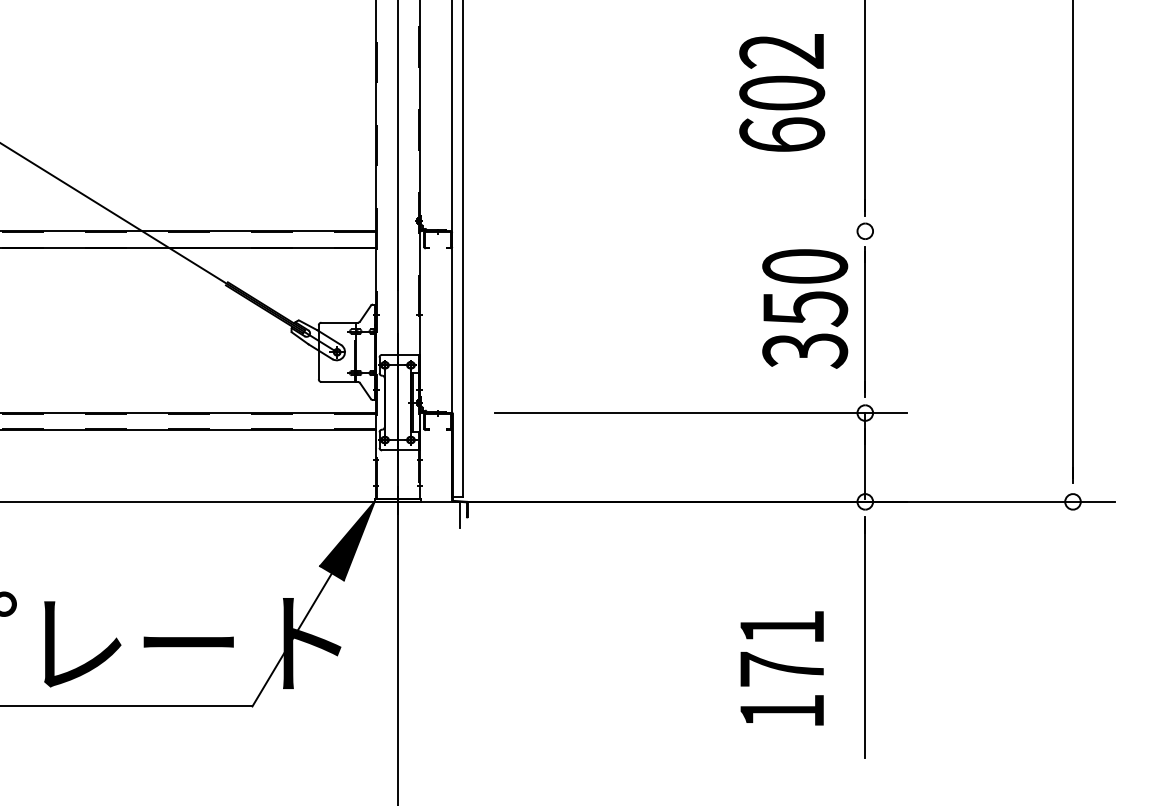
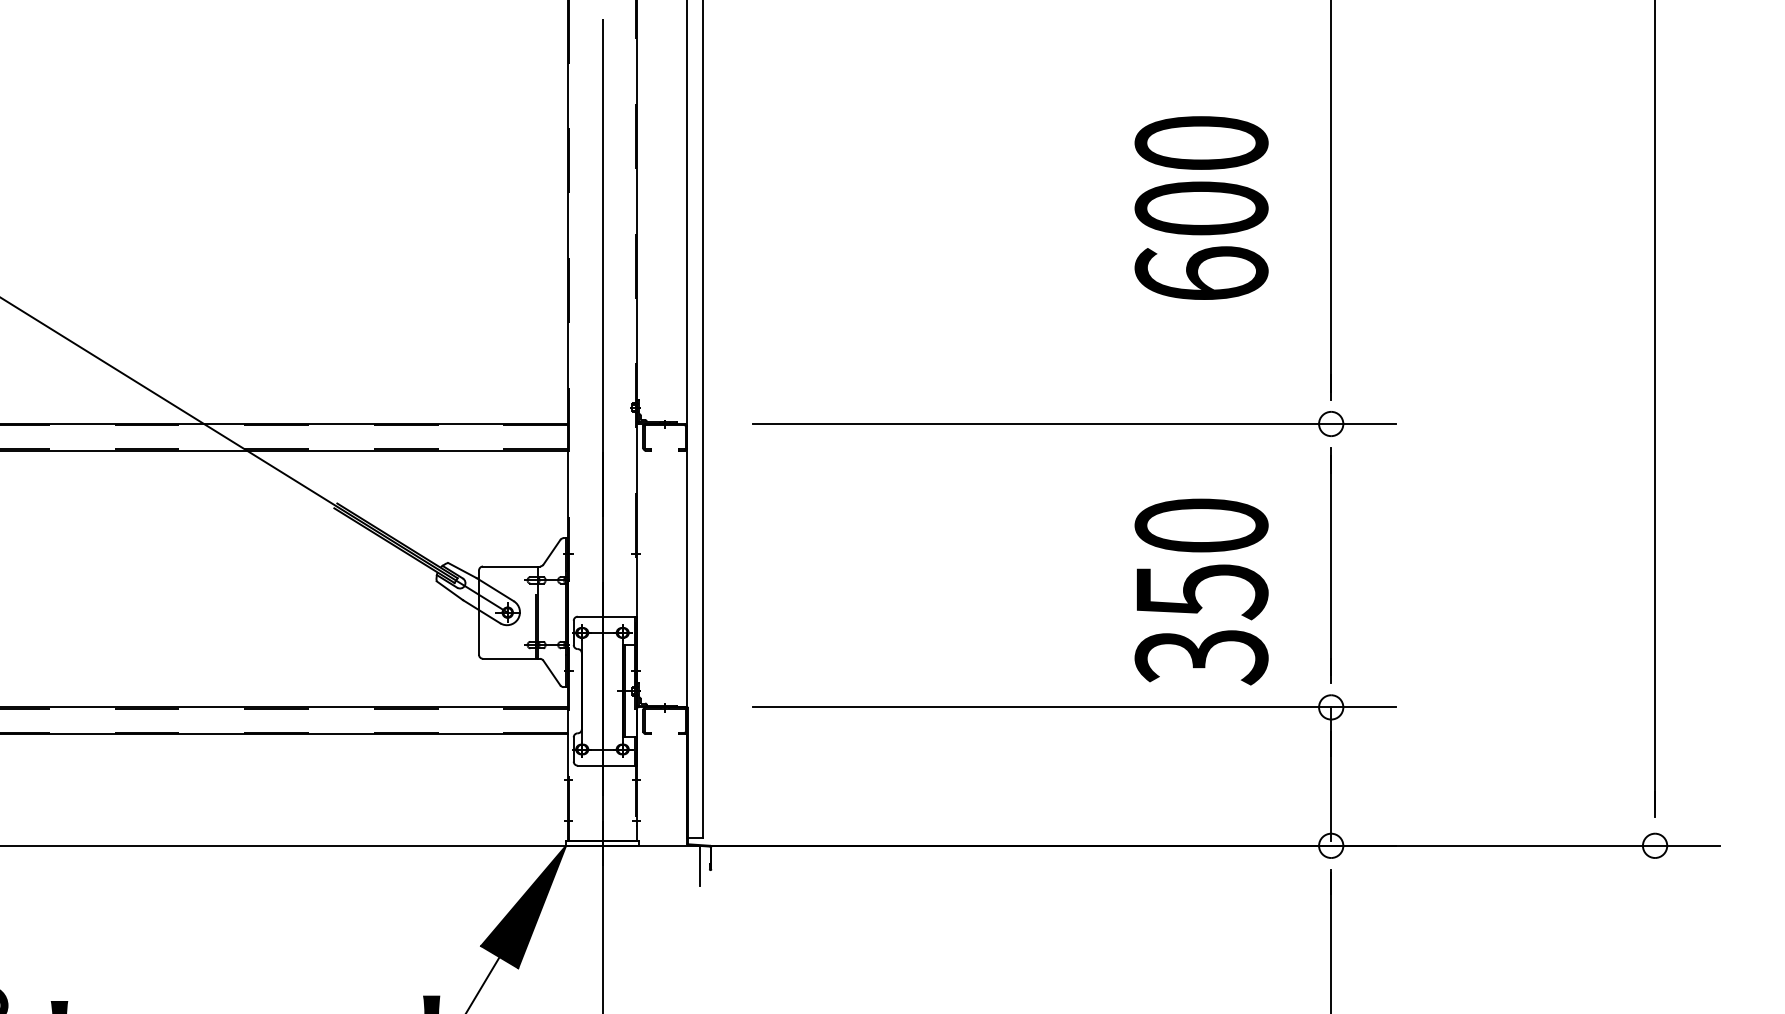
text: (782, 51) -> (1202, 143), 602 -> 600
line: (700, 231) -> (1074, 424), added
text: (805, 308) -> (1202, 591), moved

